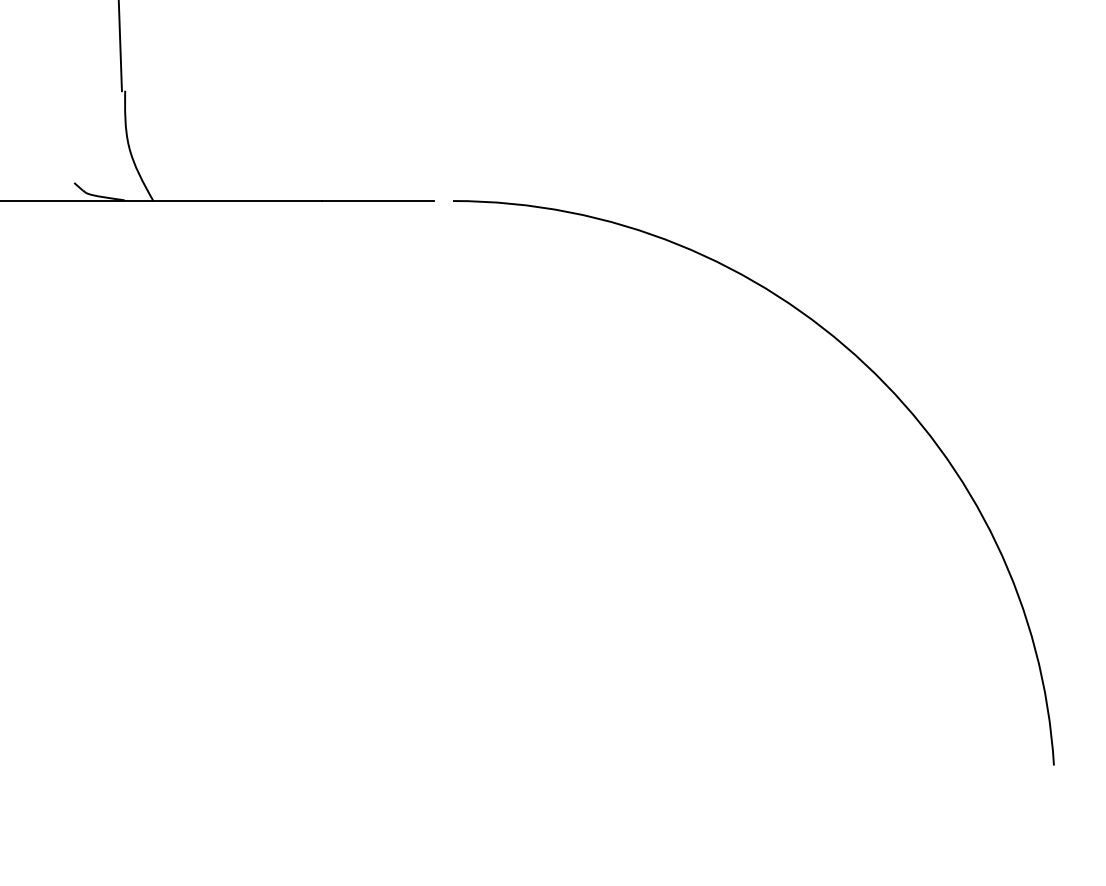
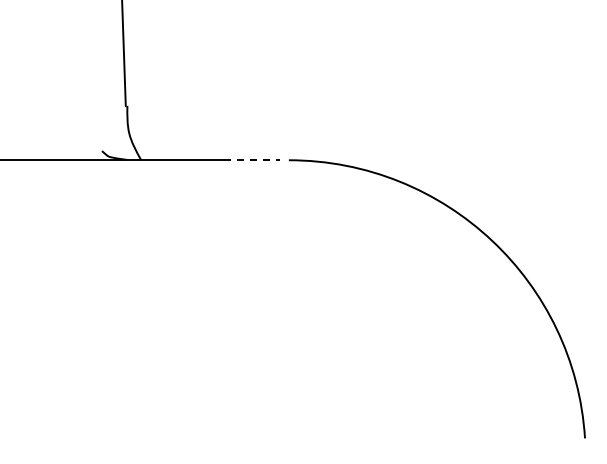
line: (377, 201) -> (251, 160), solid -> dashed

